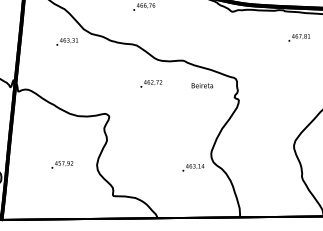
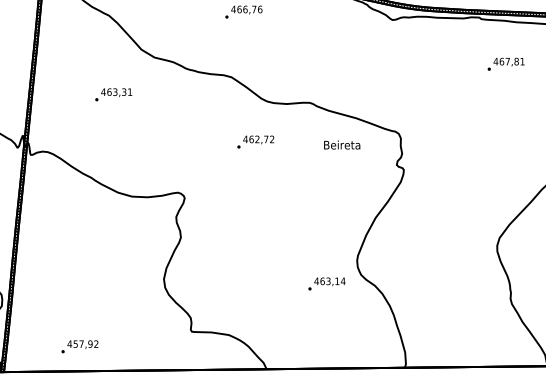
text: (67, 41) -> (114, 94), moved
text: (62, 164) -> (80, 346), moved

